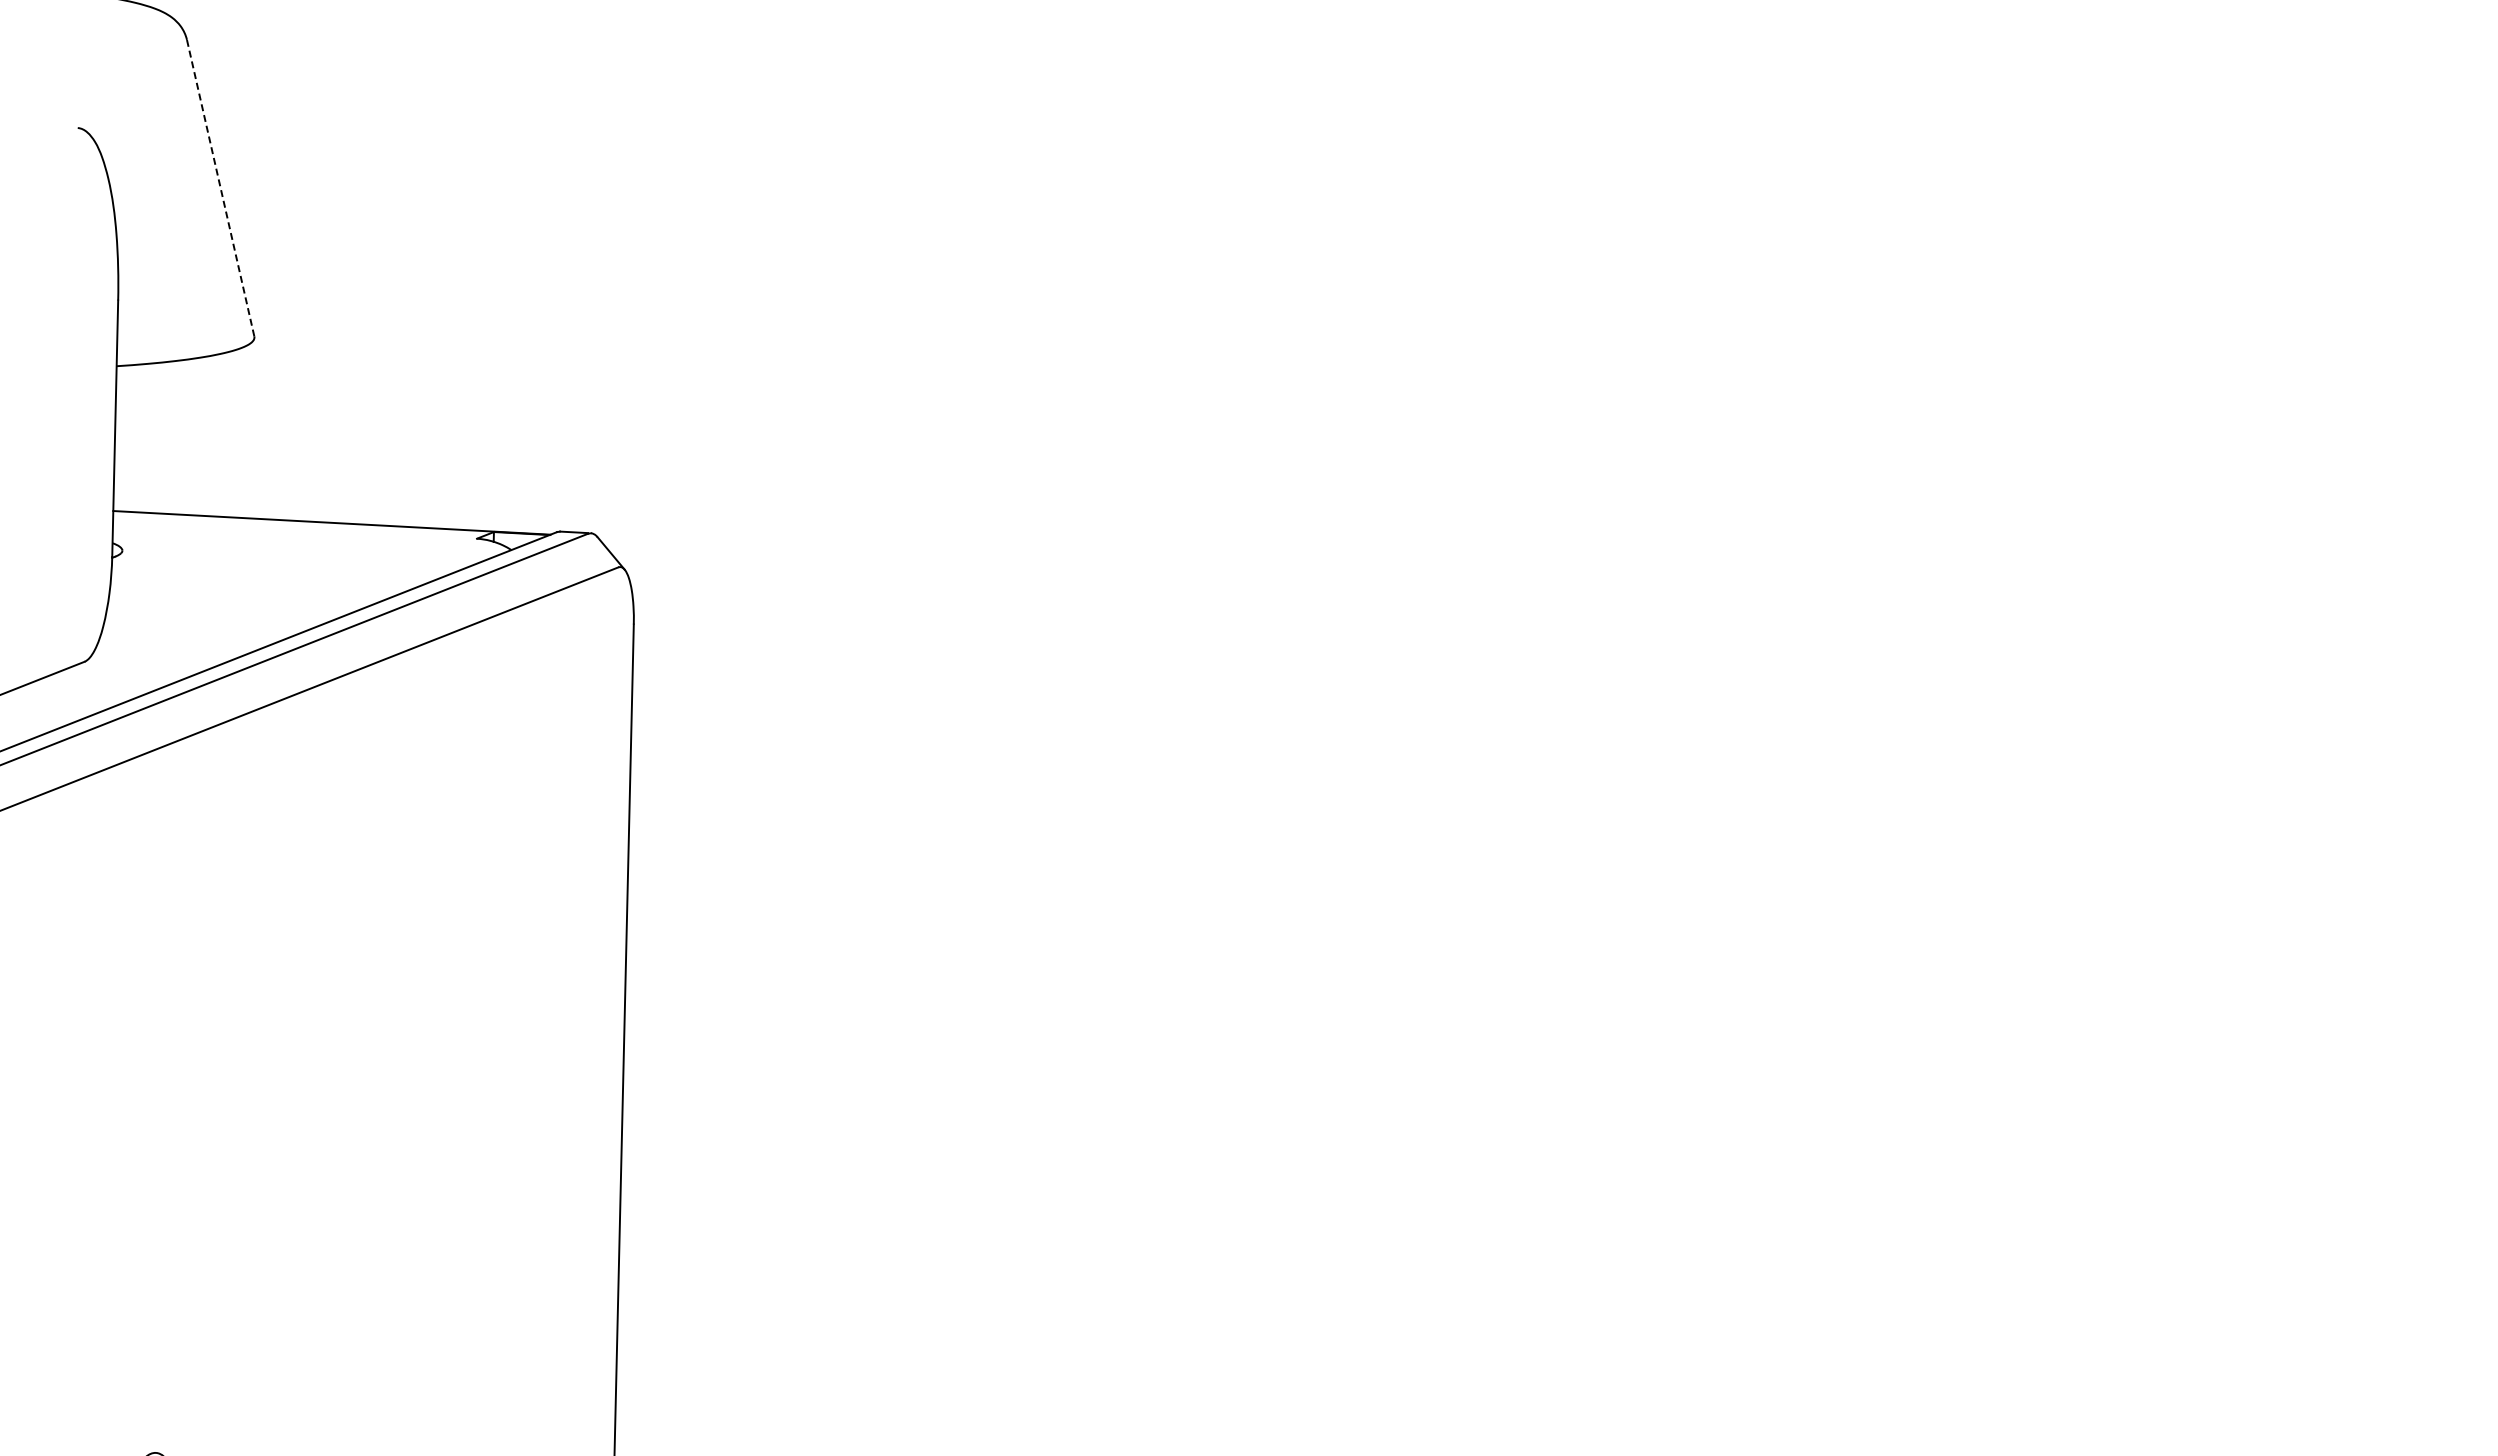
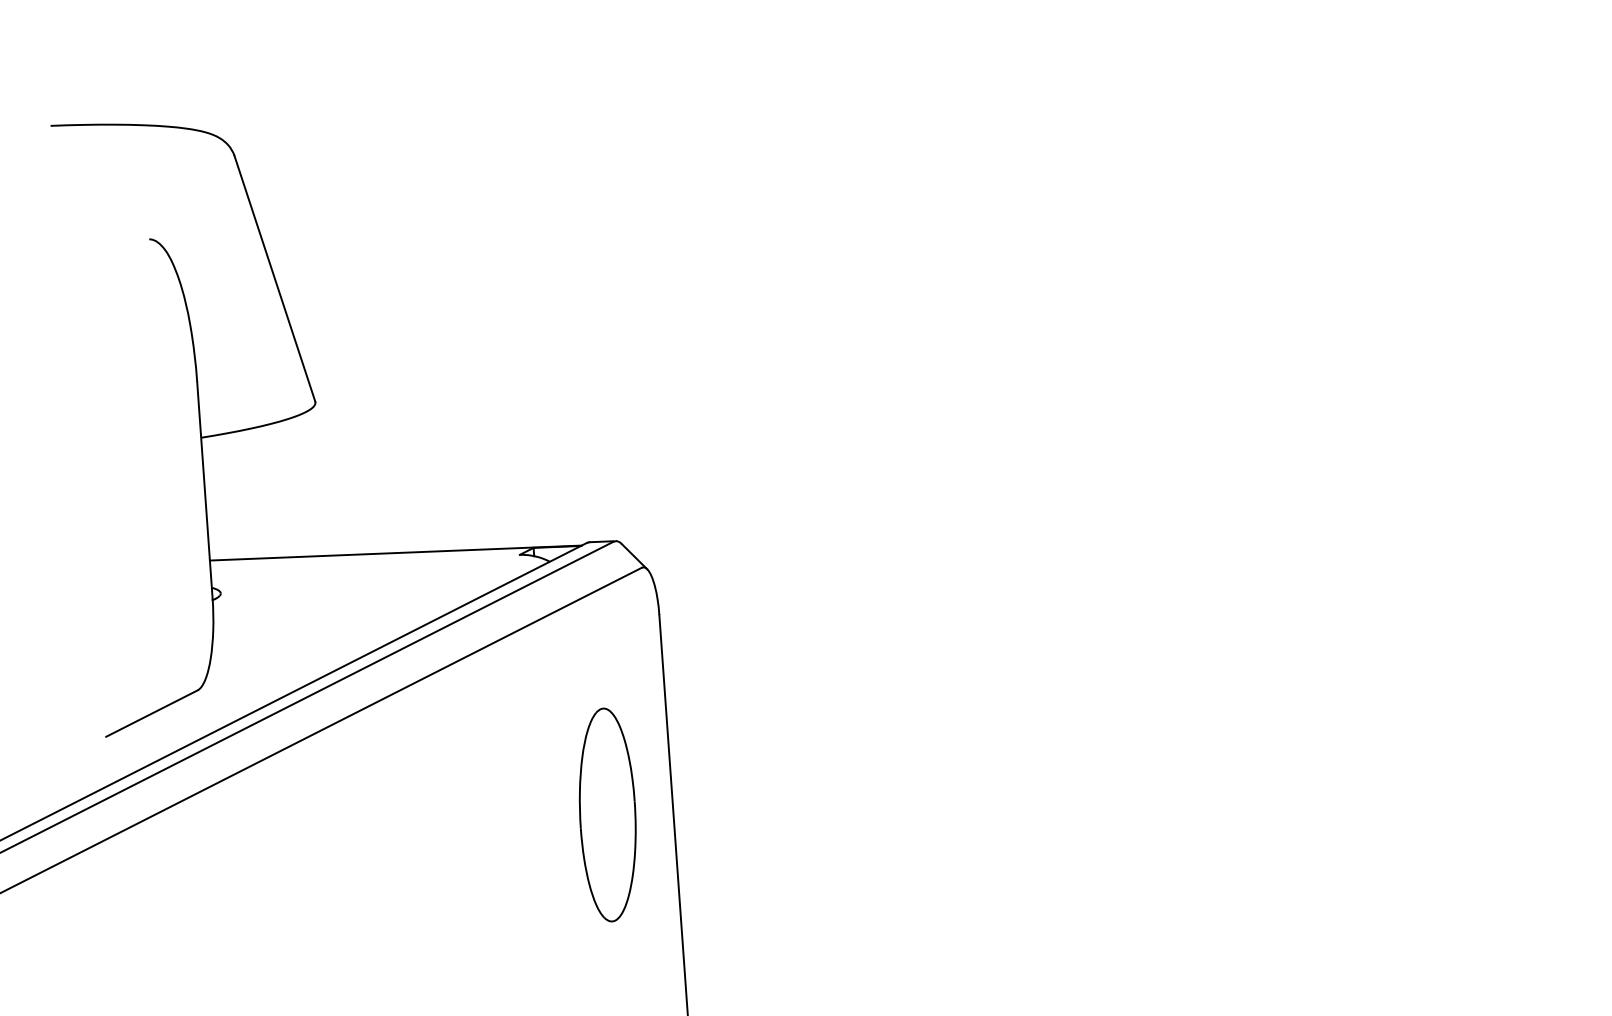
line: (220, 187) -> (274, 278), dashed -> solid
part: (551, 853) -> (608, 815), added

